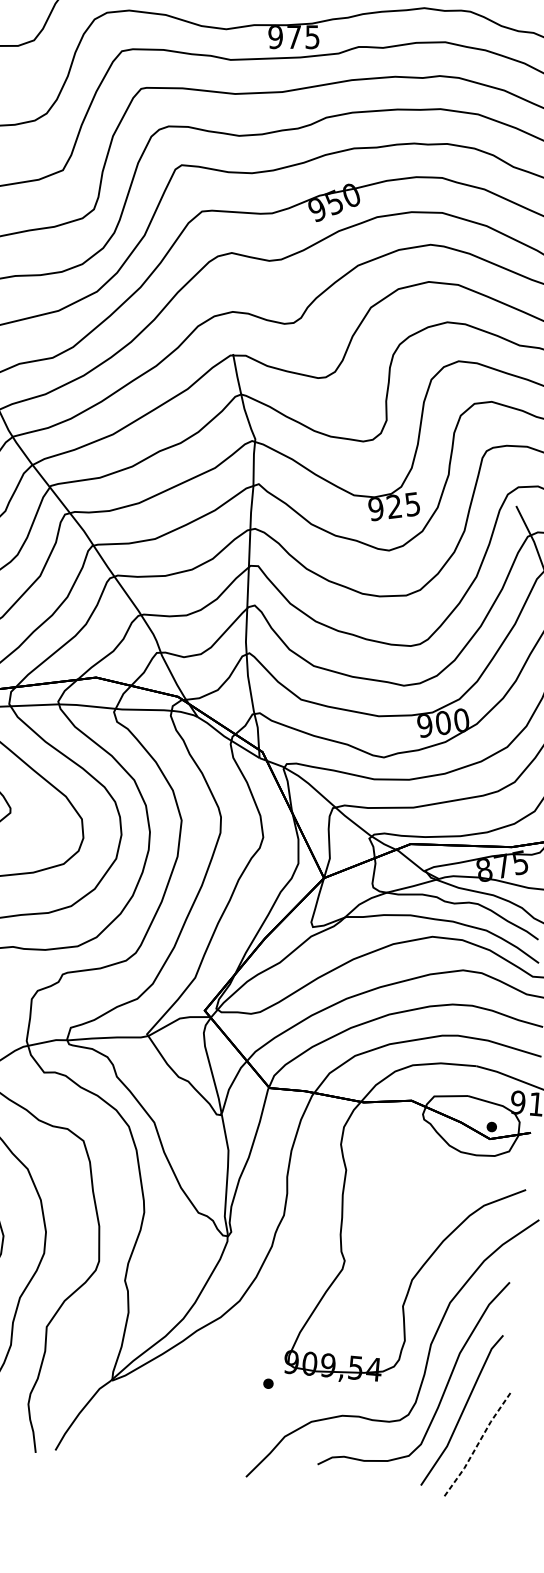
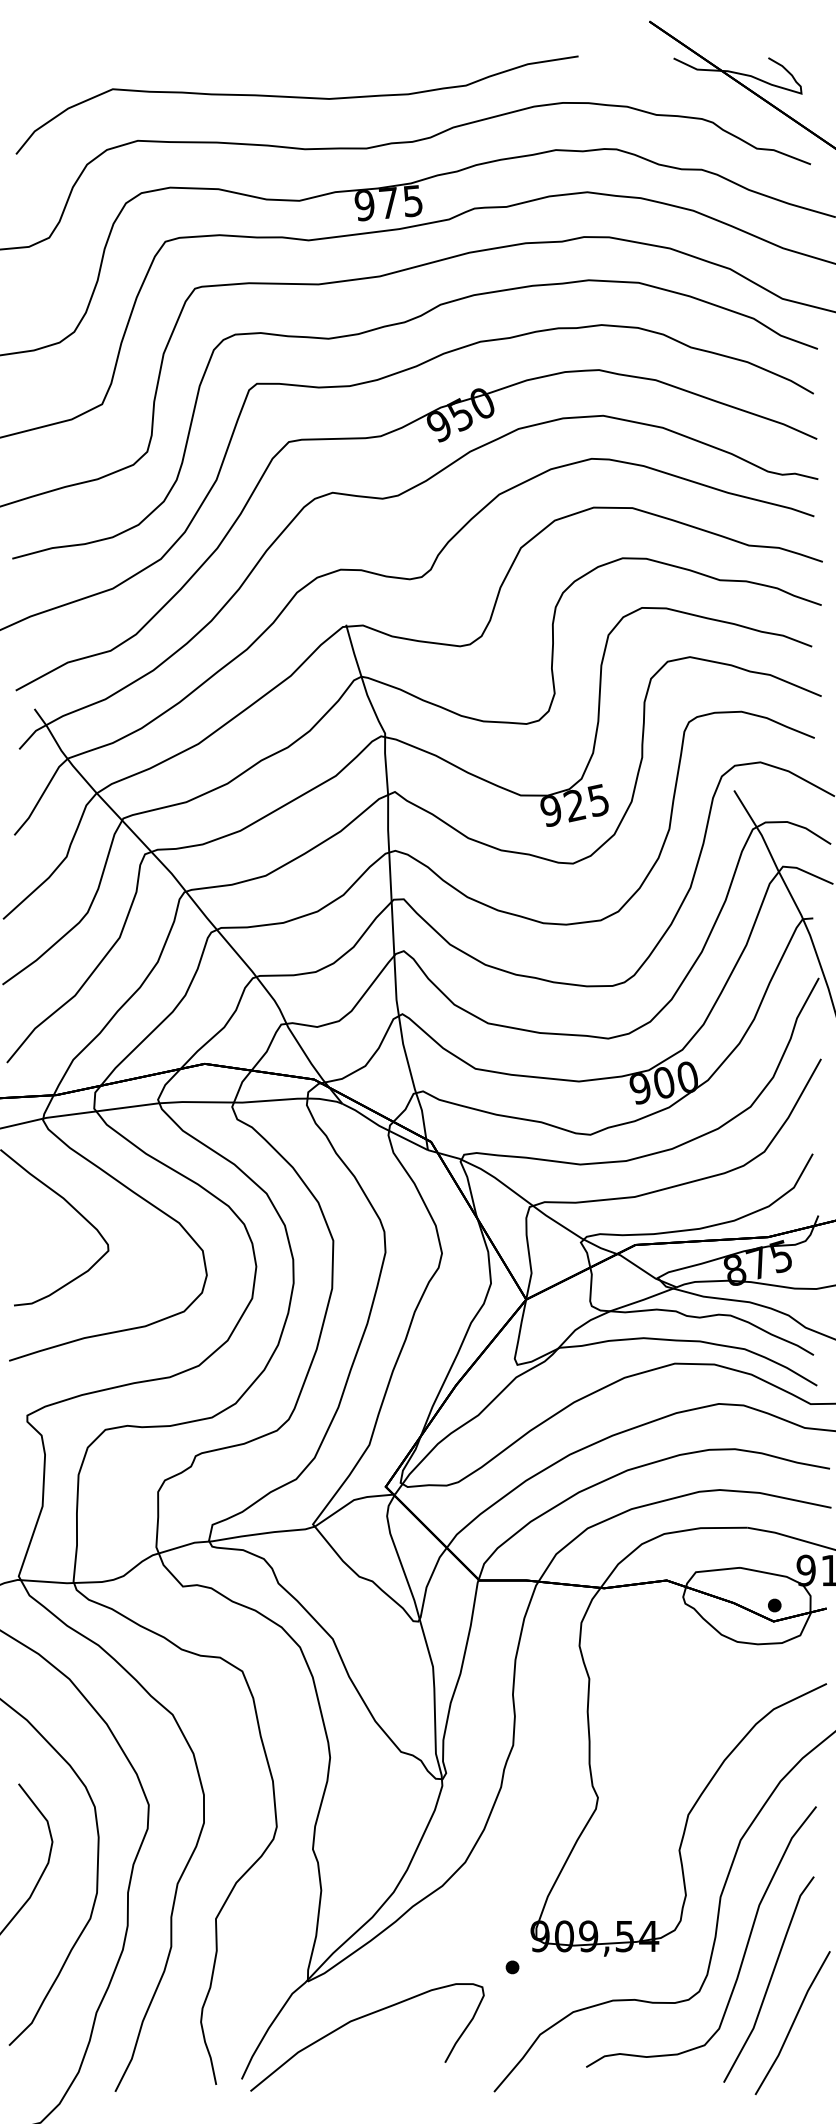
curve: (150, 1412) -> (361, 2018), added
line: (477, 1445) -> (793, 2023), dashed -> solid

